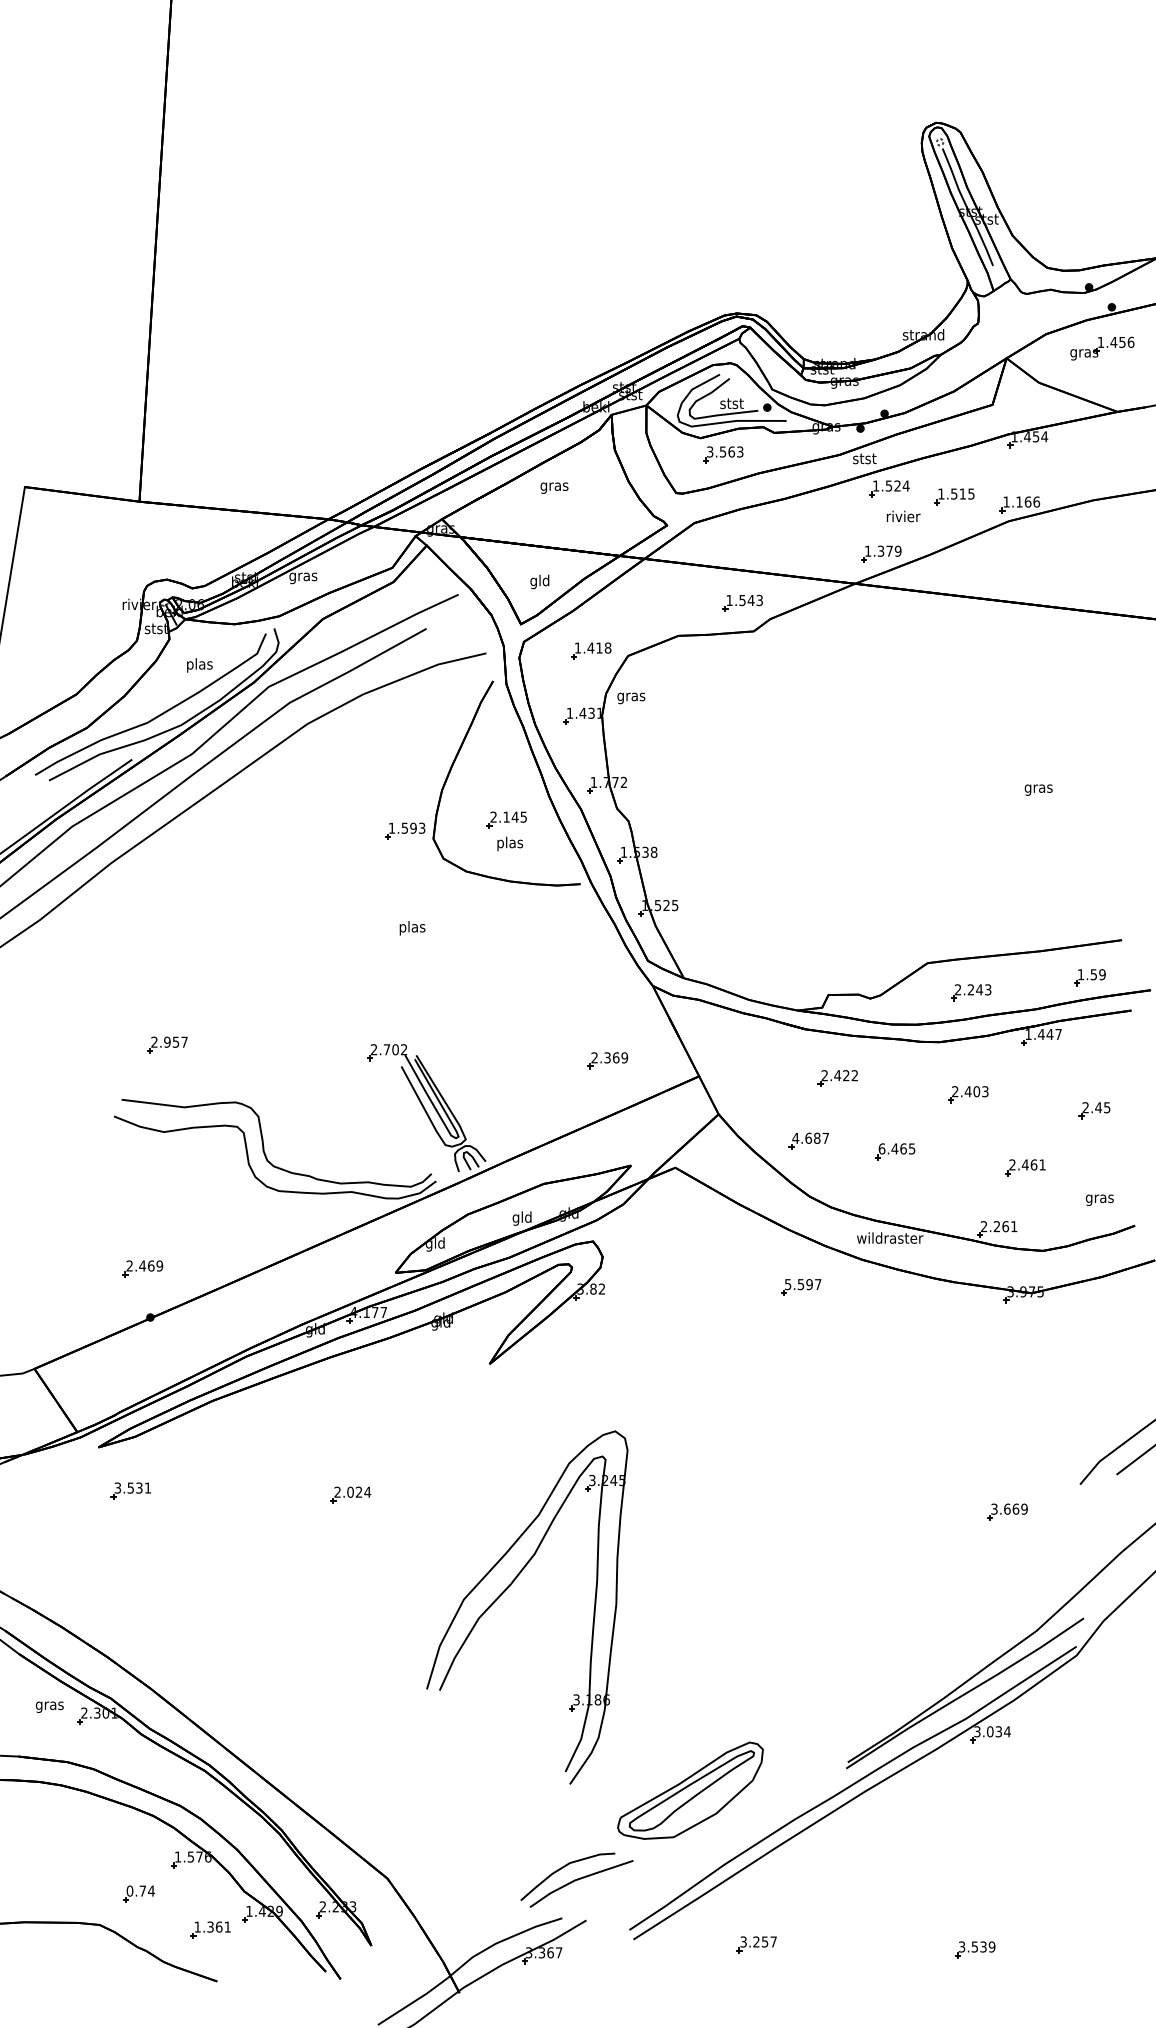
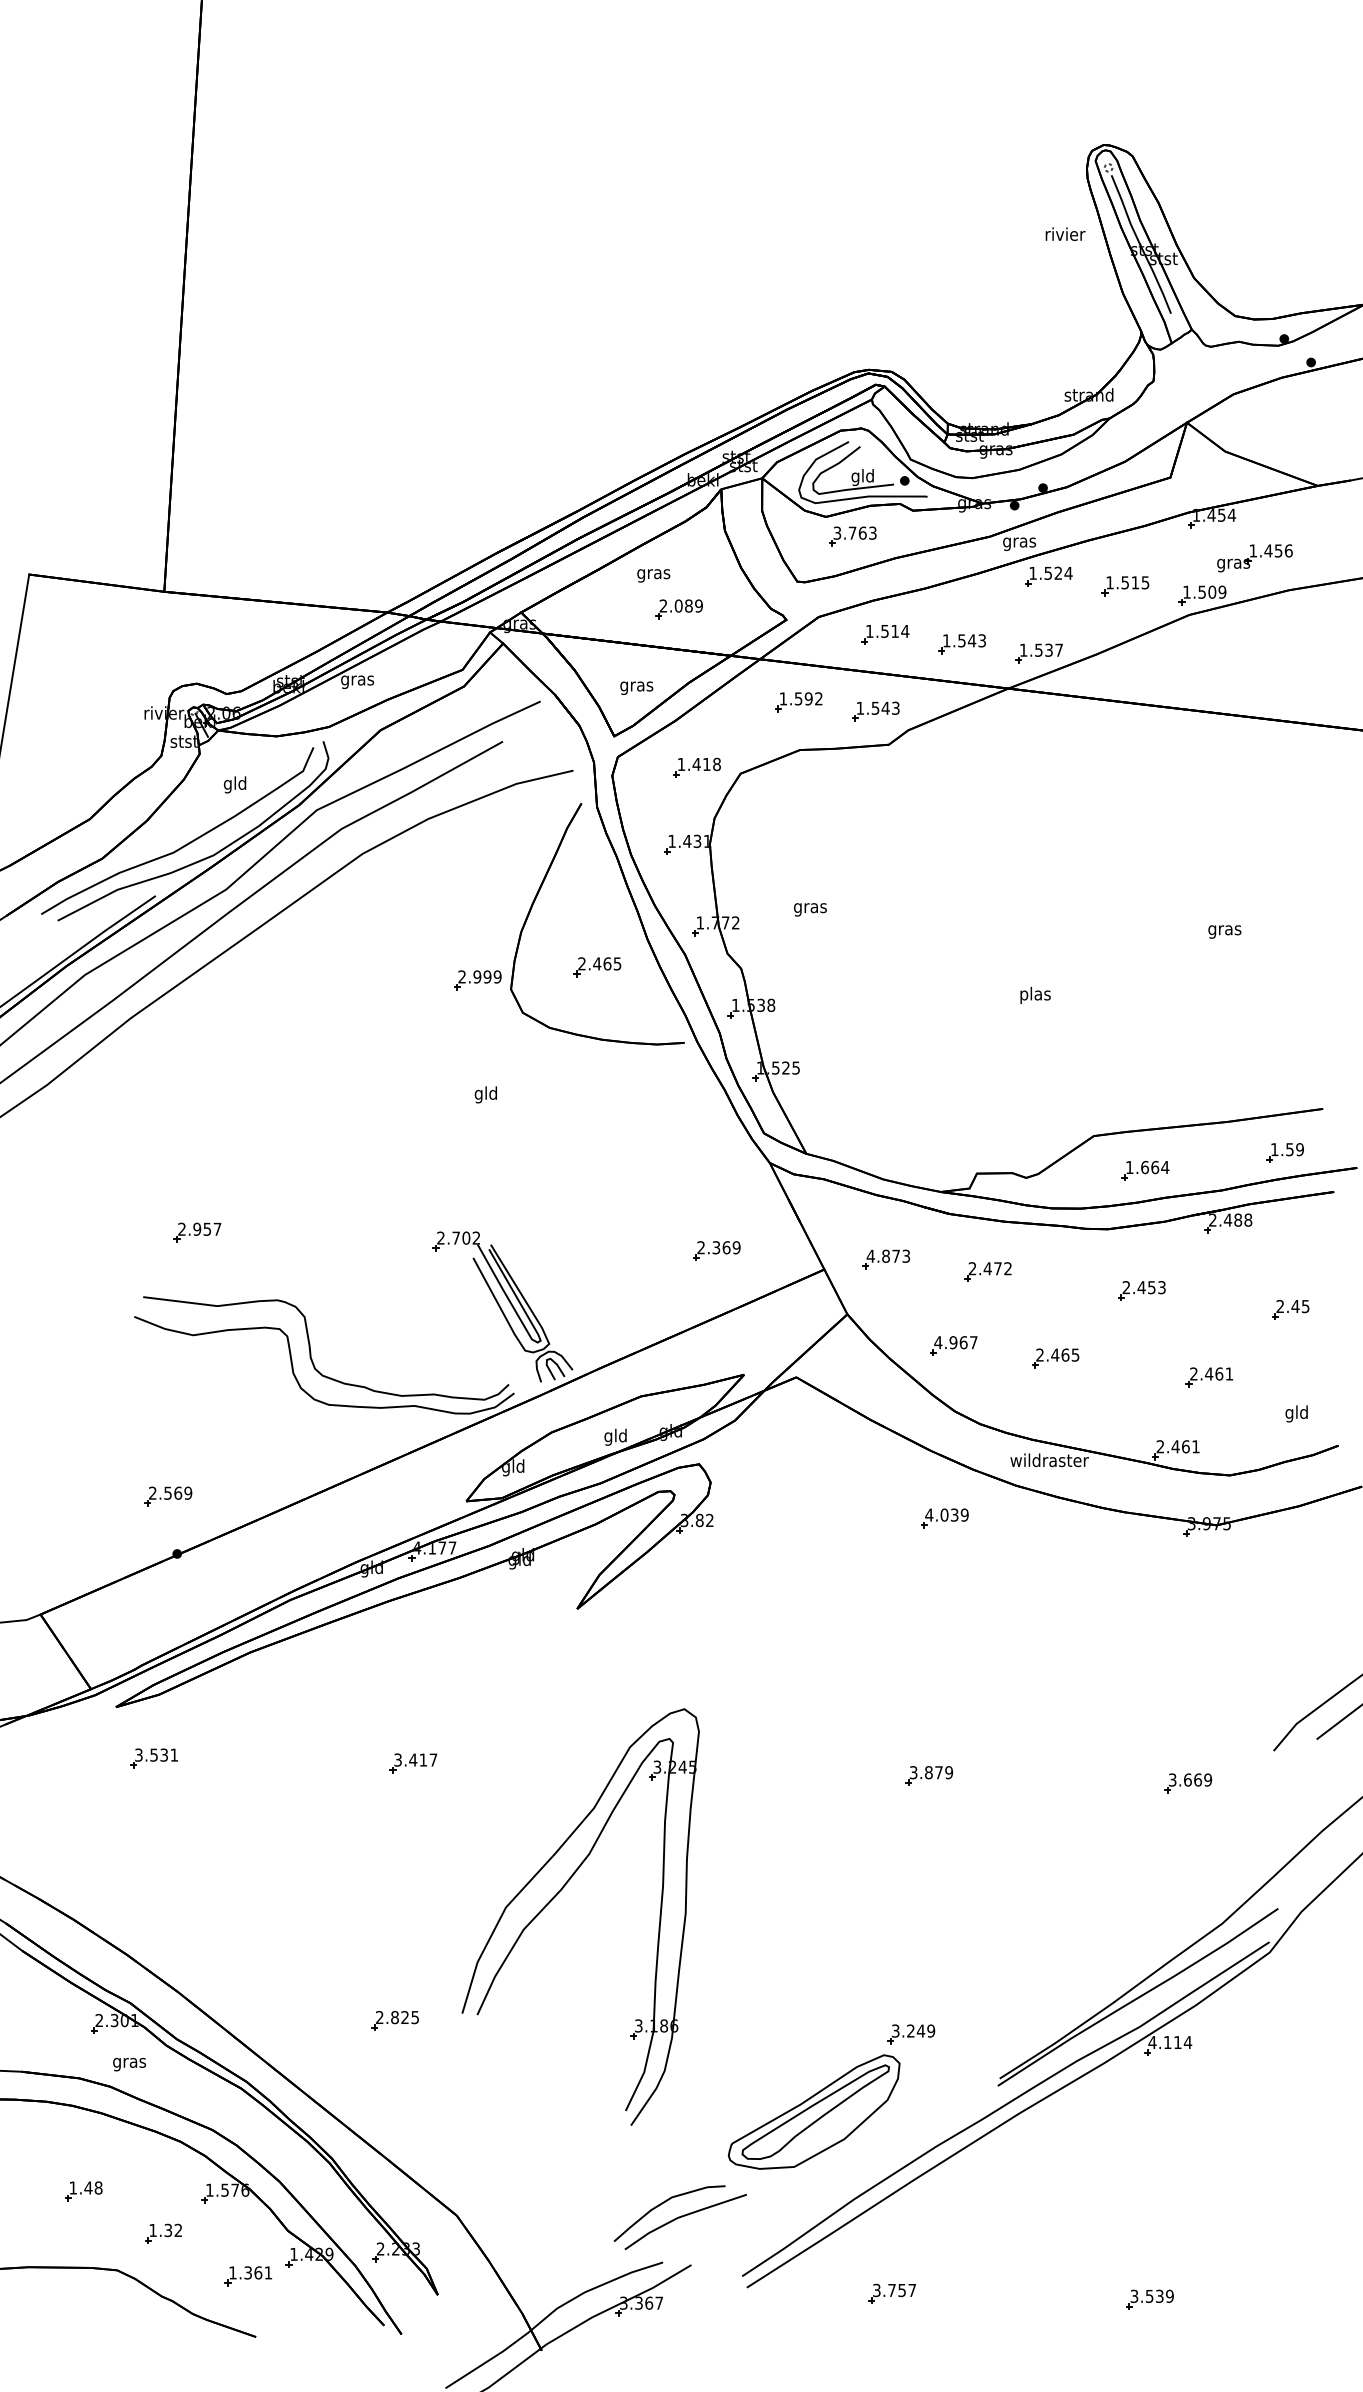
part: (1102, 348) -> (1254, 558), moved
text: (732, 404) -> (863, 477), stst -> gld
text: (722, 451) -> (852, 532), 3.563 -> 3.763
text: (864, 460) -> (1019, 543), stst -> gras
text: (1028, 501) -> (1212, 591), 1.166 -> 1.509
text: (903, 515) -> (1065, 233), moved
part: (575, 516) -> (678, 609), added
part: (750, 537) -> (885, 634), added
part: (815, 546) -> (961, 644), added
text: (890, 550) -> (1049, 649), 1.379 -> 1.537
text: (539, 581) -> (636, 686), gld -> gras
part: (677, 595) -> (798, 702), added
text: (199, 665) -> (235, 784), plas -> gld
text: (631, 698) -> (810, 909), moved
text: (511, 816) -> (602, 963), 2.145 -> 2.465
text: (406, 827) -> (479, 976), 1.593 -> 2.999
text: (510, 843) -> (1035, 995), moved
text: (412, 927) -> (486, 1094), plas -> gld
text: (973, 989) -> (1147, 1167), 2.243 -> 1.664
text: (1043, 1033) -> (1230, 1219), 1.447 -> 2.488
part: (751, 1067) -> (886, 1259), added
text: (845, 1075) -> (997, 1268), 2.422 -> 2.472
text: (976, 1091) -> (1151, 1287), 2.403 -> 2.453
text: (812, 1138) -> (958, 1342), 4.687 -> 4.967
text: (882, 1148) -> (1040, 1354), 6.465 -> 2.465
text: (1099, 1198) -> (1296, 1413), gras -> gld
text: (996, 1226) -> (1175, 1446), 2.261 -> 2.461
text: (142, 1265) -> (167, 1492), 2.469 -> 2.569
text: (802, 1284) -> (946, 1514), 5.597 -> 4.039
text: (352, 1491) -> (415, 1759), 2.024 -> 3.417
part: (788, 1505) -> (929, 1775), added
part: (508, 1588) -> (558, 1894), moved
text: (49, 1707) -> (129, 2064), moved
part: (334, 1713) -> (394, 2020), added
part: (773, 1724) -> (911, 2034), added
text: (987, 1731) -> (1164, 2042), 3.034 -> 4.114
part: (70, 1858) -> (83, 2191), added
text: (140, 1891) -> (165, 2230), 0.74 -> 1.32
text: (756, 1941) -> (891, 2289), 3.257 -> 3.757

